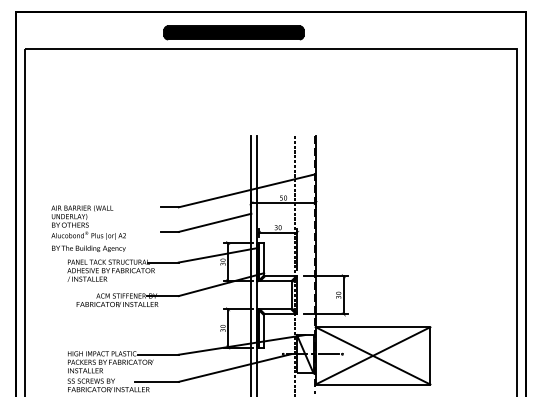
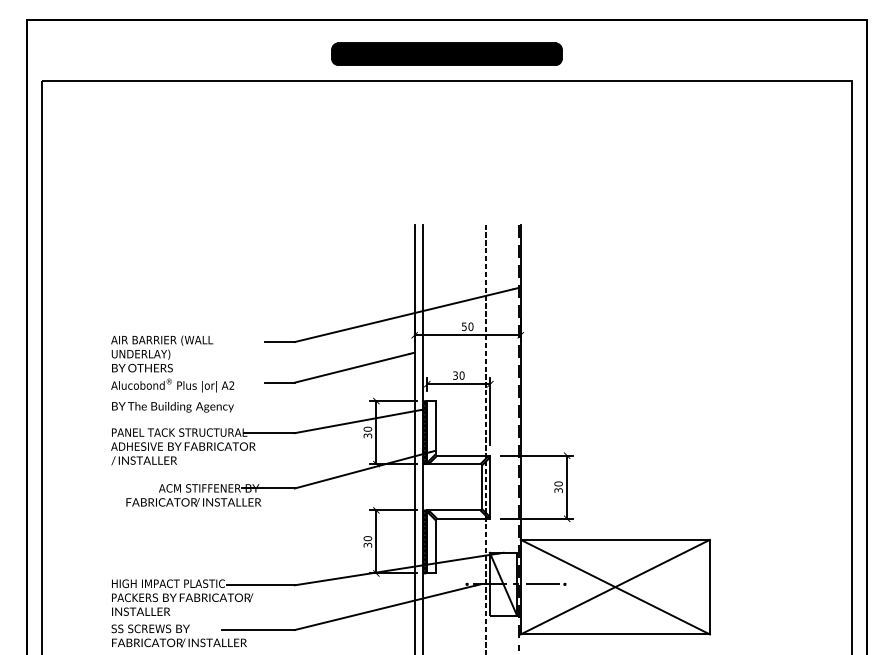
part: (233, 32) -> (446, 53), moved
text: (88, 228) -> (172, 373), moved

